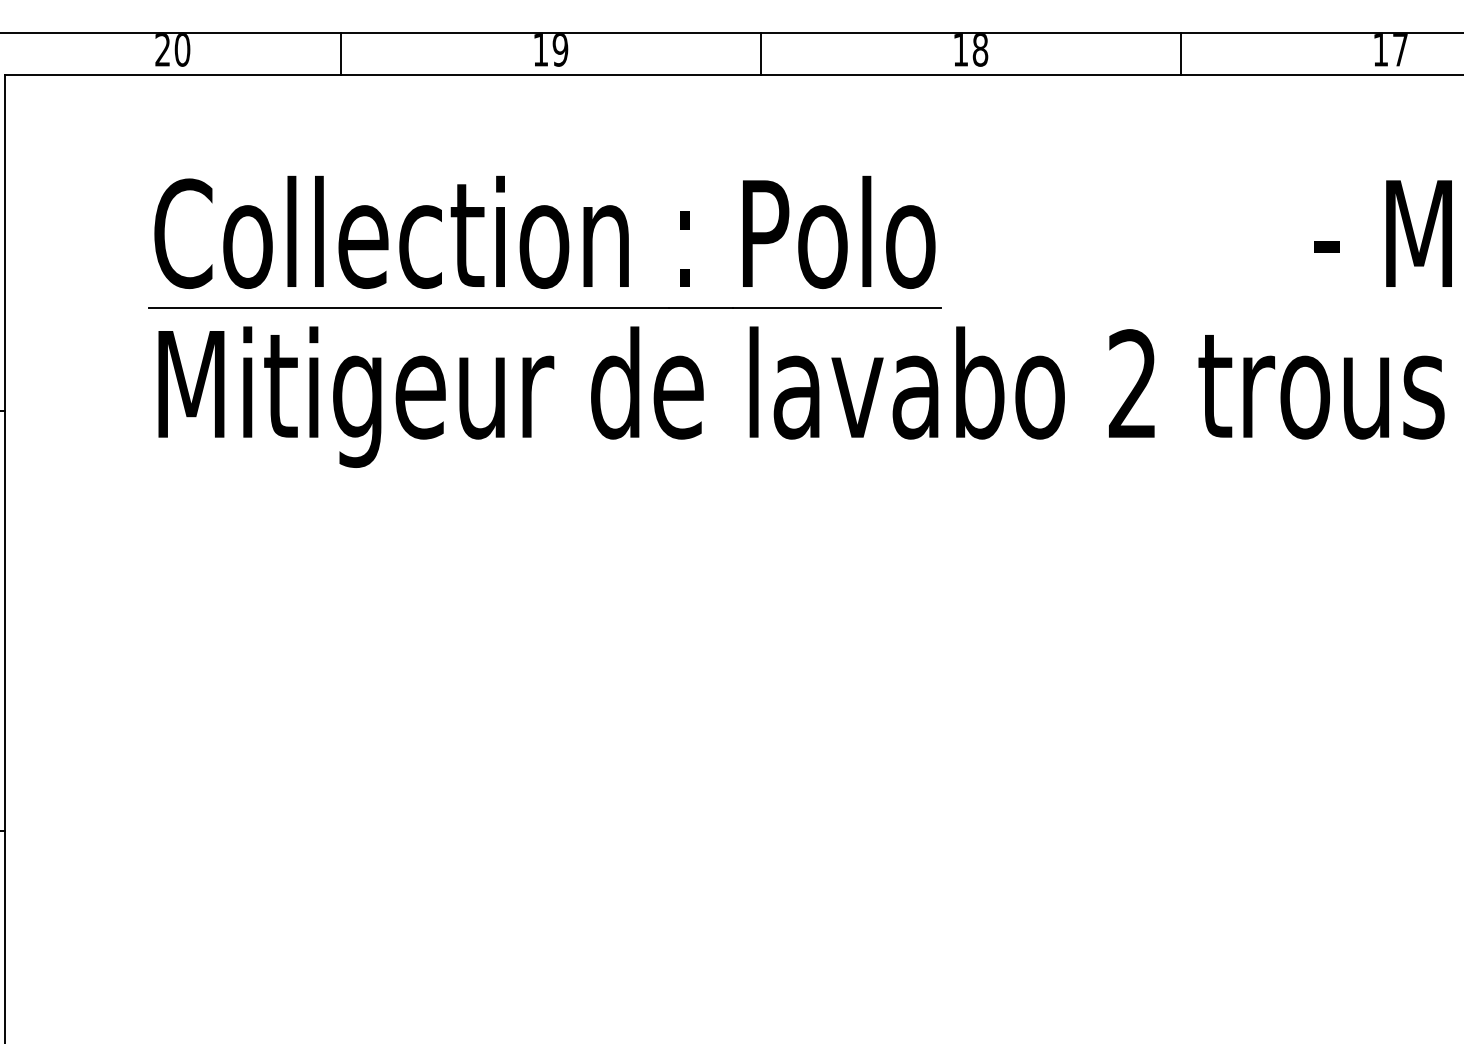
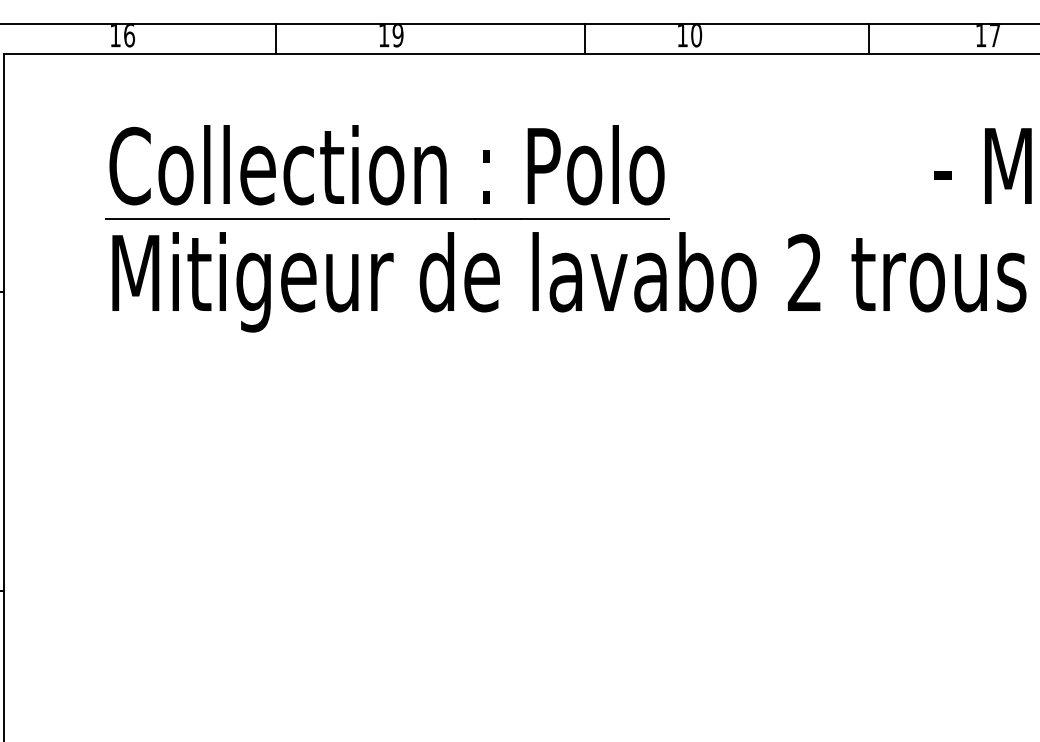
text: (172, 50) -> (122, 35), 20 -> 16
text: (980, 50) -> (696, 35), 18 -> 10
line: (341, 54) -> (275, 38), moved
line: (761, 54) -> (585, 38), moved
line: (1181, 54) -> (869, 38), moved

